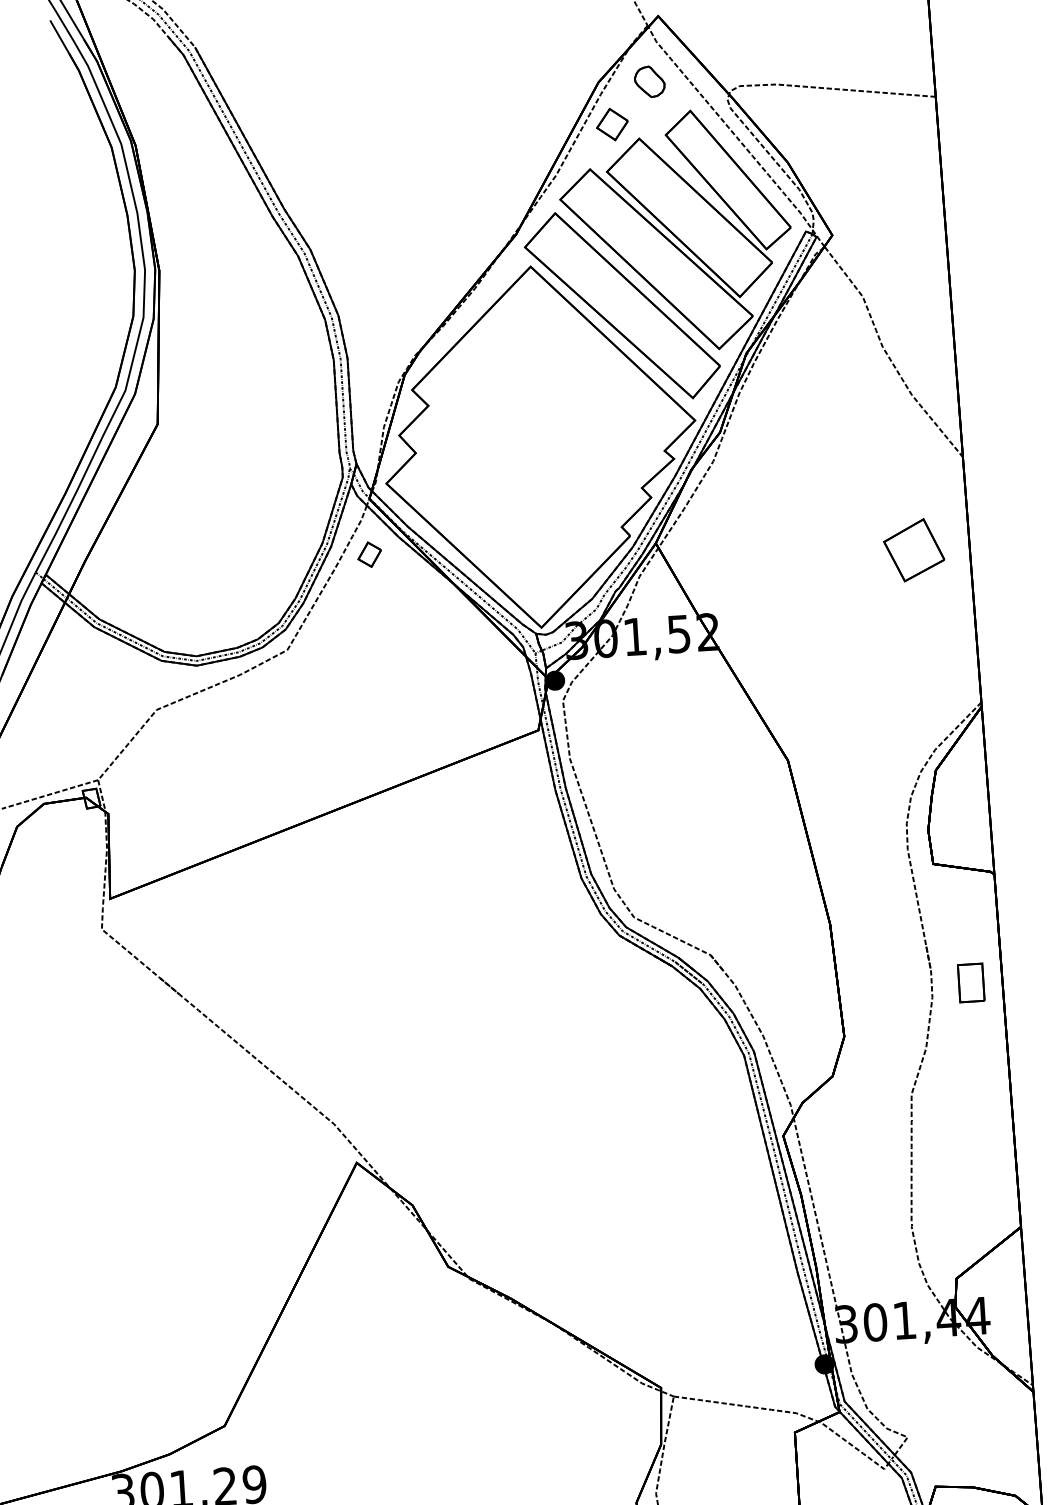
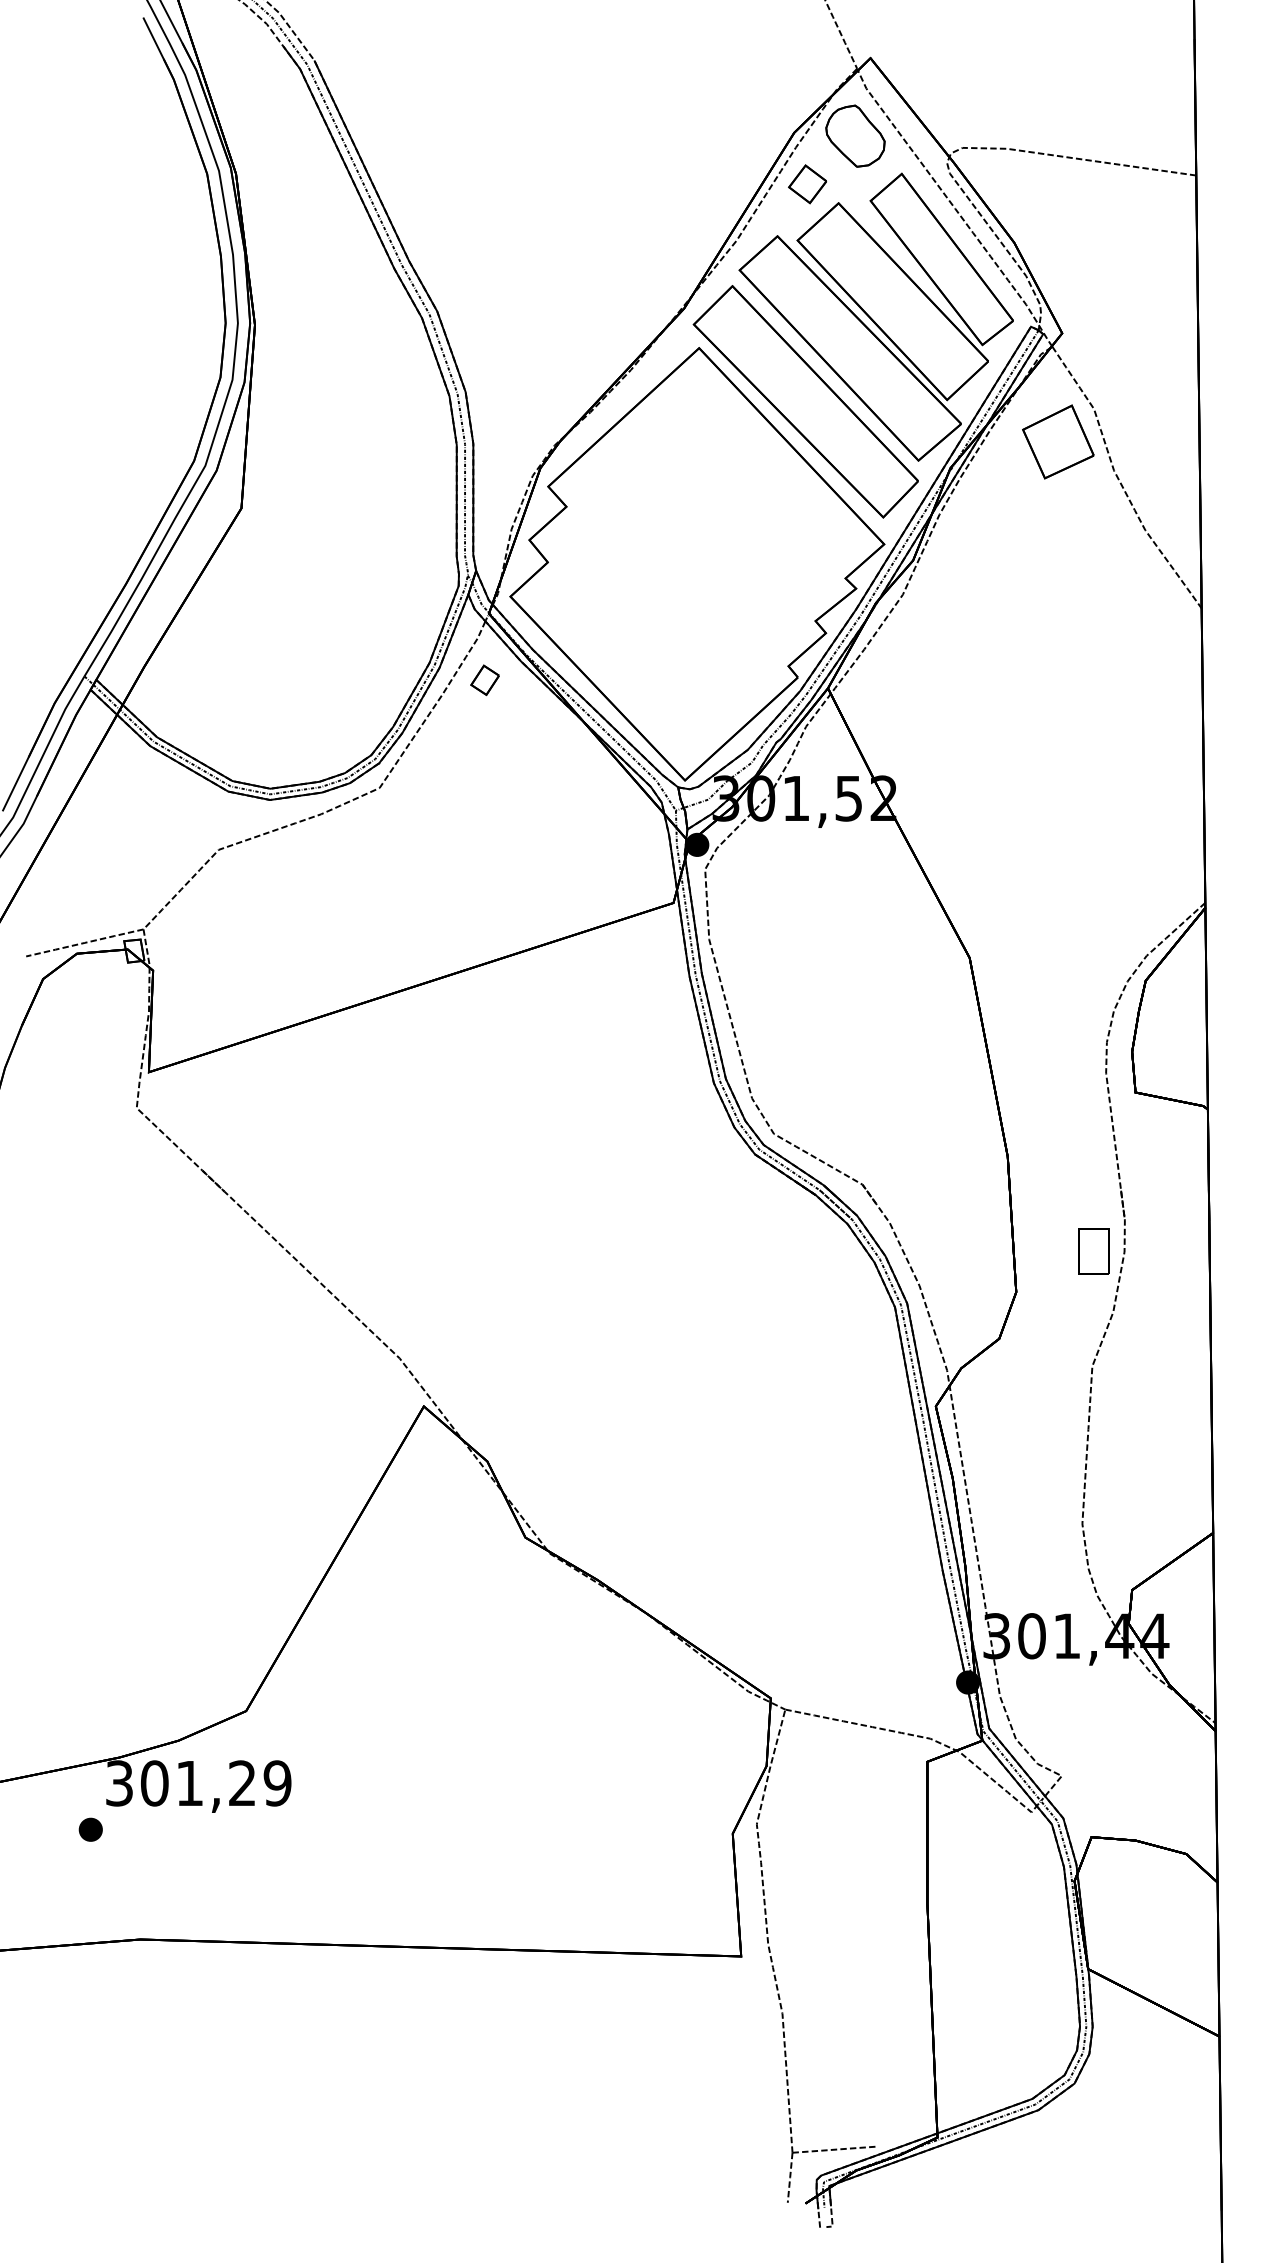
part: (649, 81) -> (855, 135), size x1.67
part: (914, 549) -> (1058, 441), moved
part: (970, 982) -> (1093, 1251), moved

